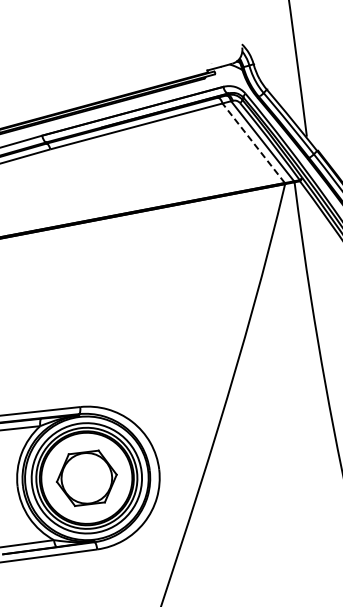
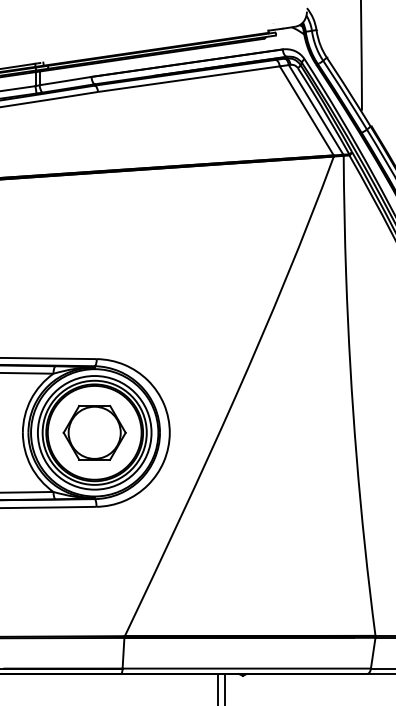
line: (253, 142) -> (306, 110), dashed -> solid

